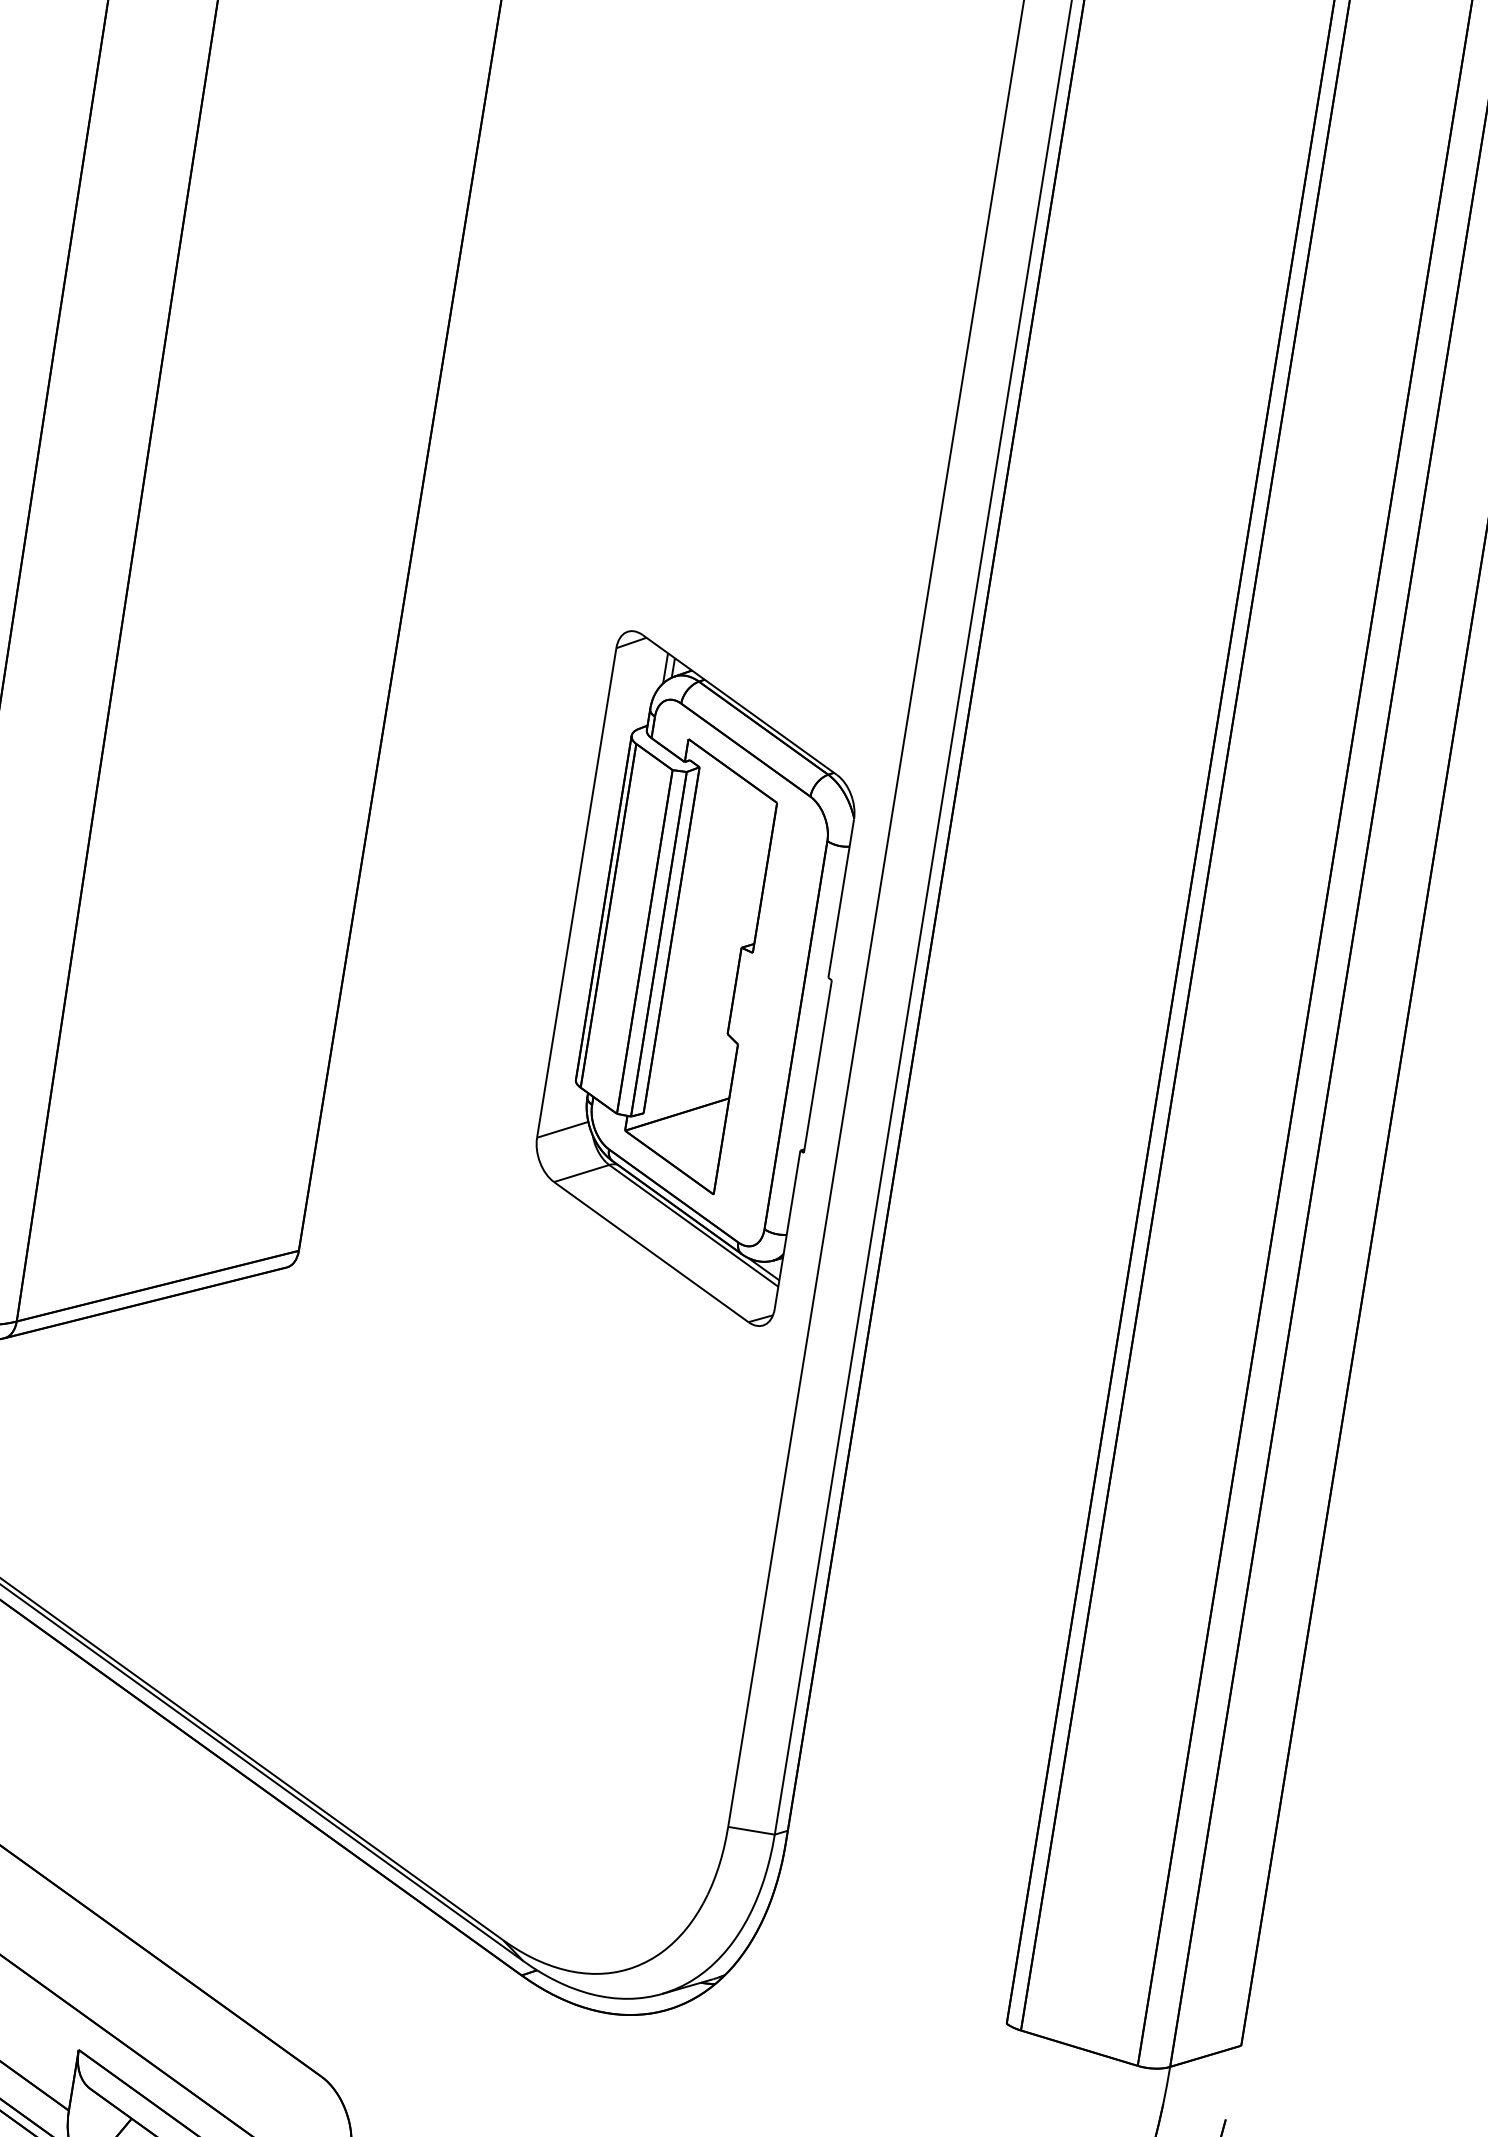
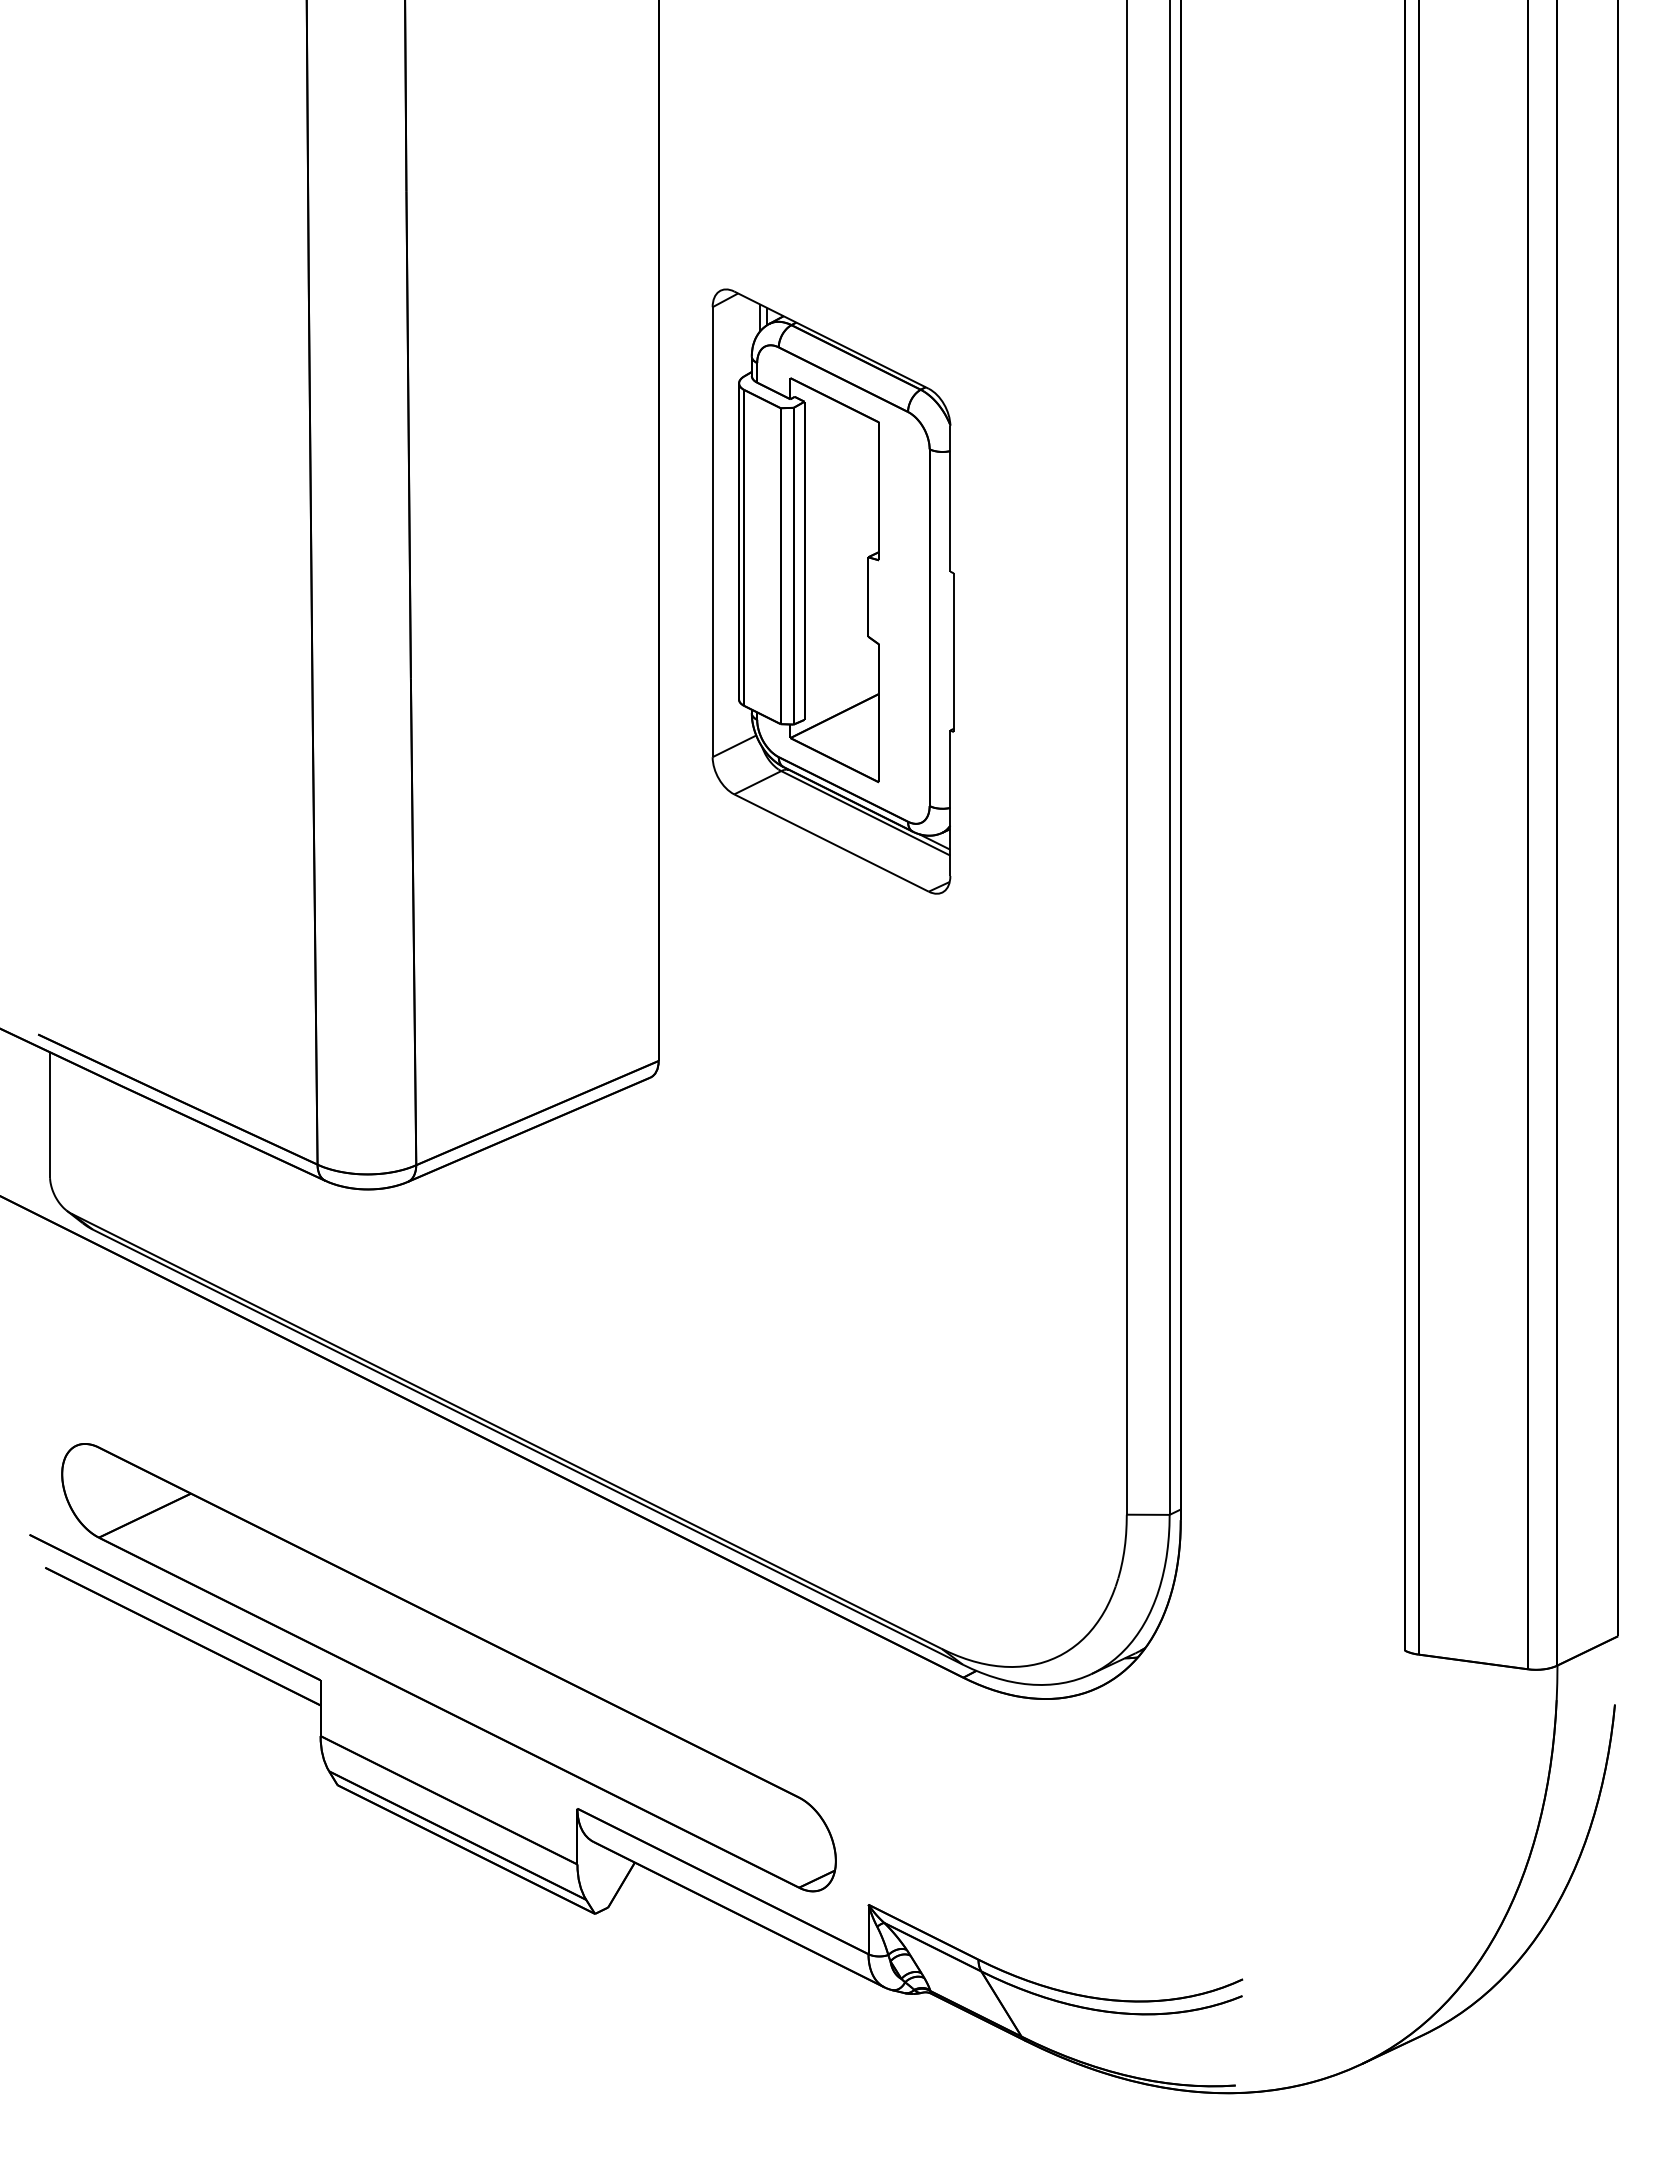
part: (696, 978) -> (832, 591), moved

